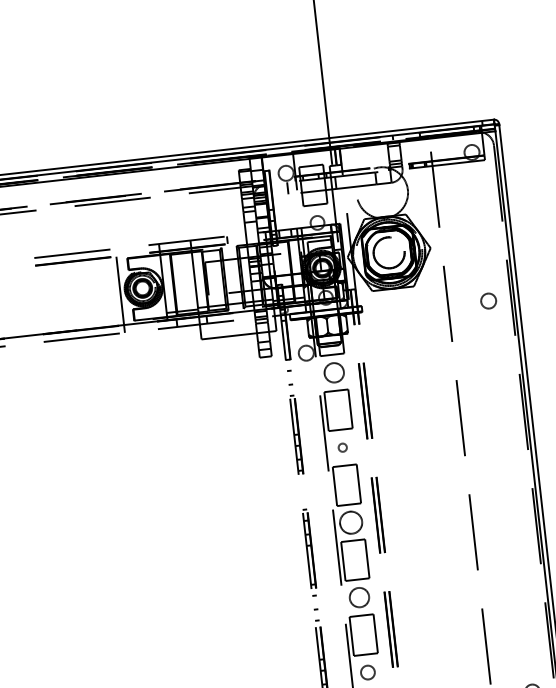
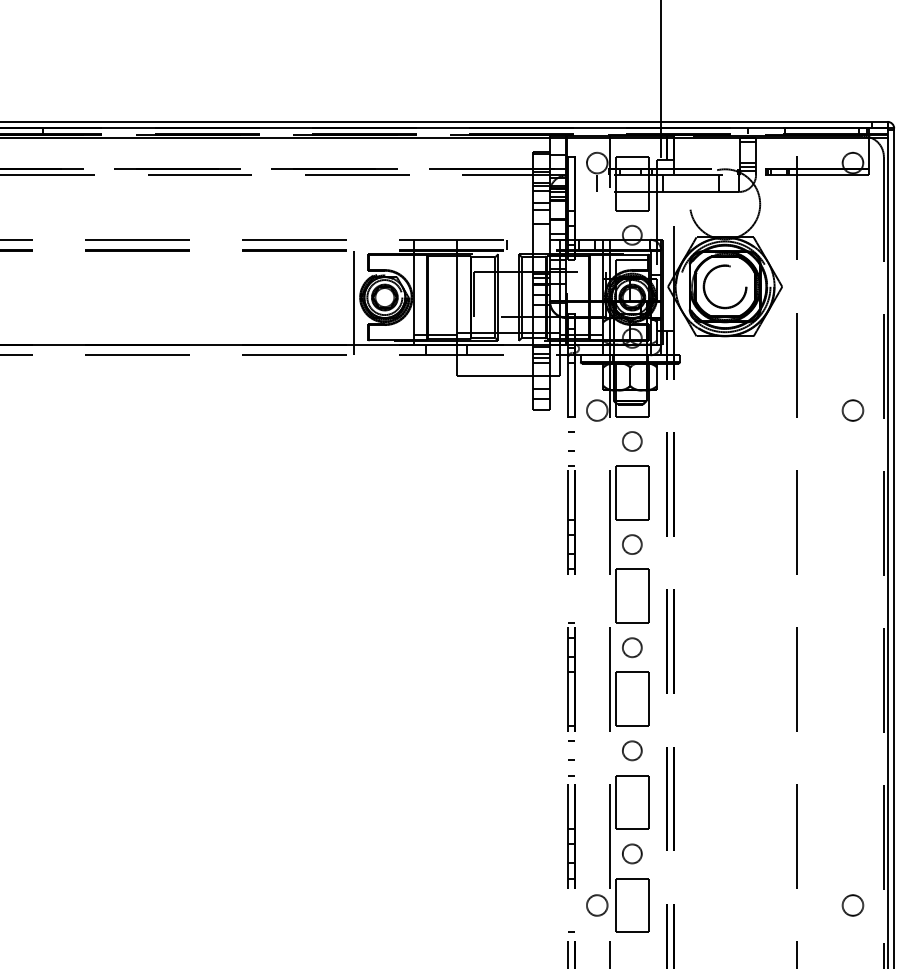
circle: (488, 301) -> (852, 410), moved
circle: (334, 372) -> (632, 441), size x0.71
circle: (342, 447) -> (632, 544), size x1.67
circle: (350, 522) -> (631, 647), size x0.62
circle: (359, 597) -> (632, 750), size x0.71

